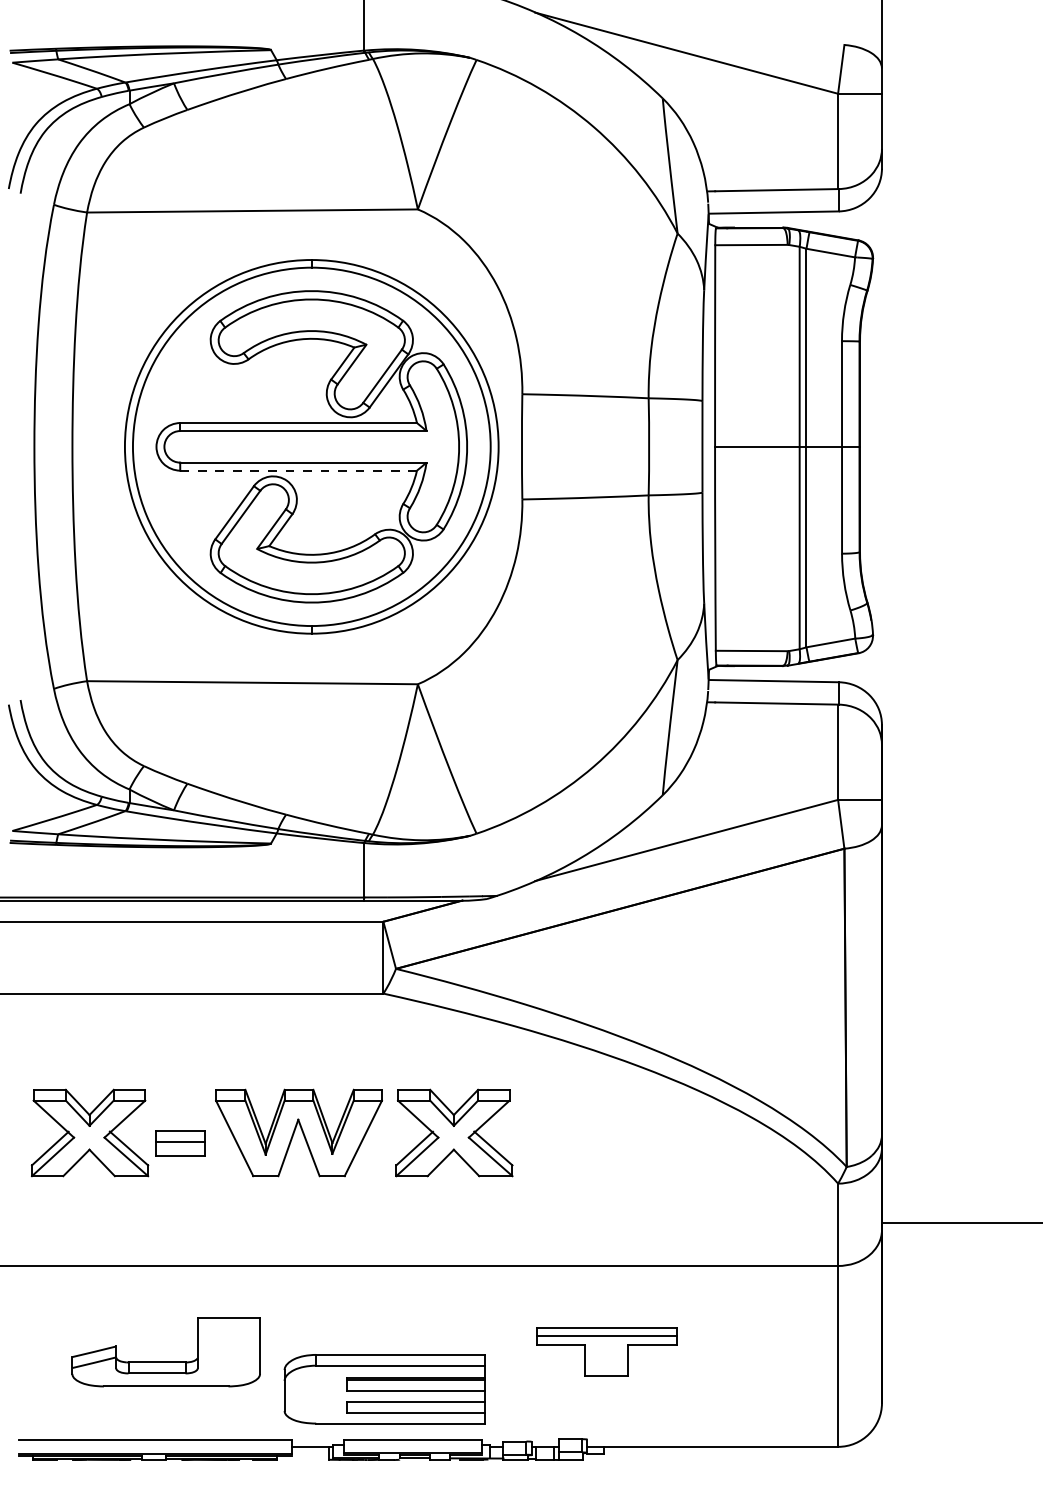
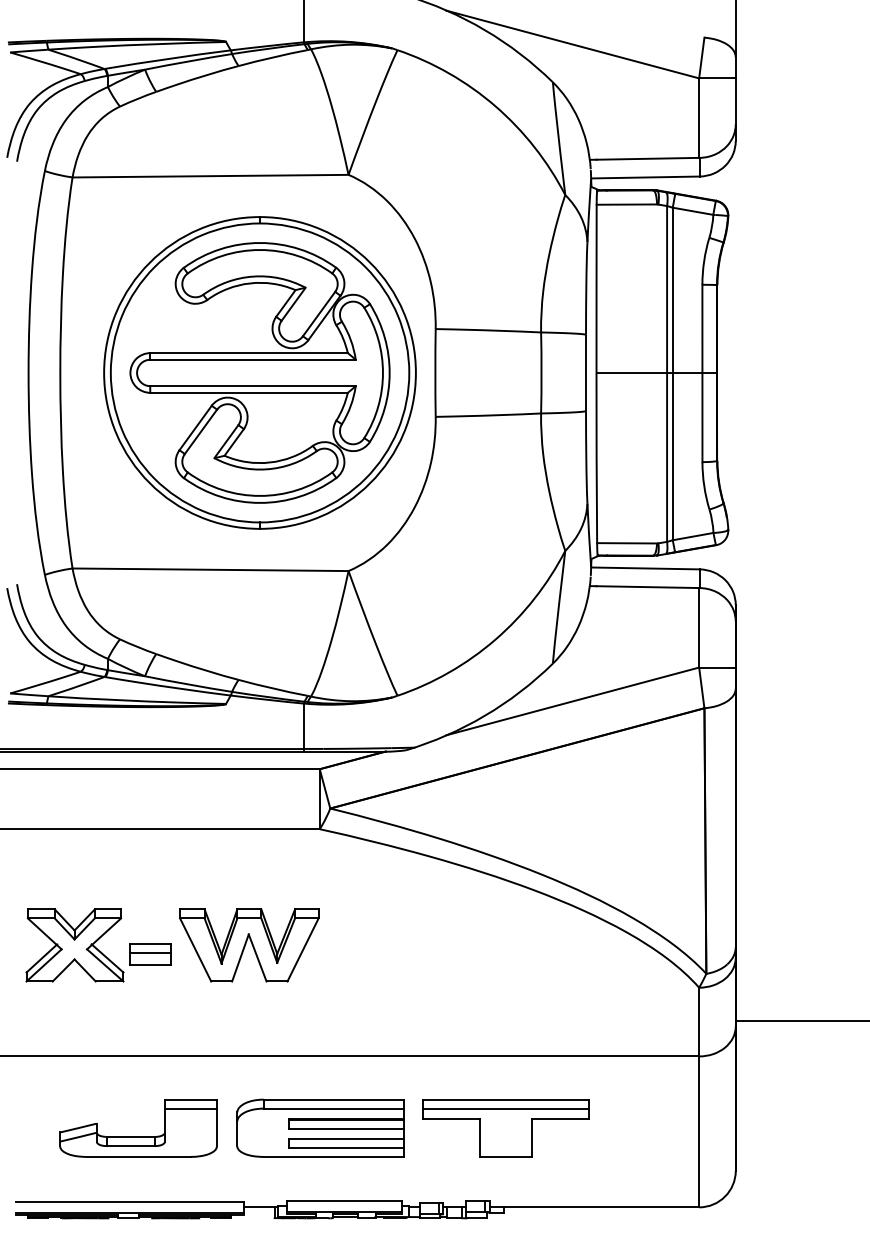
line: (299, 470) -> (249, 392), dashed -> solid
part: (453, 1133) -> (378, 945), removed
line: (228, 1328) -> (190, 1108), added
part: (605, 1352) -> (505, 1128), size x1.43
part: (384, 1388) -> (320, 1127), moved

